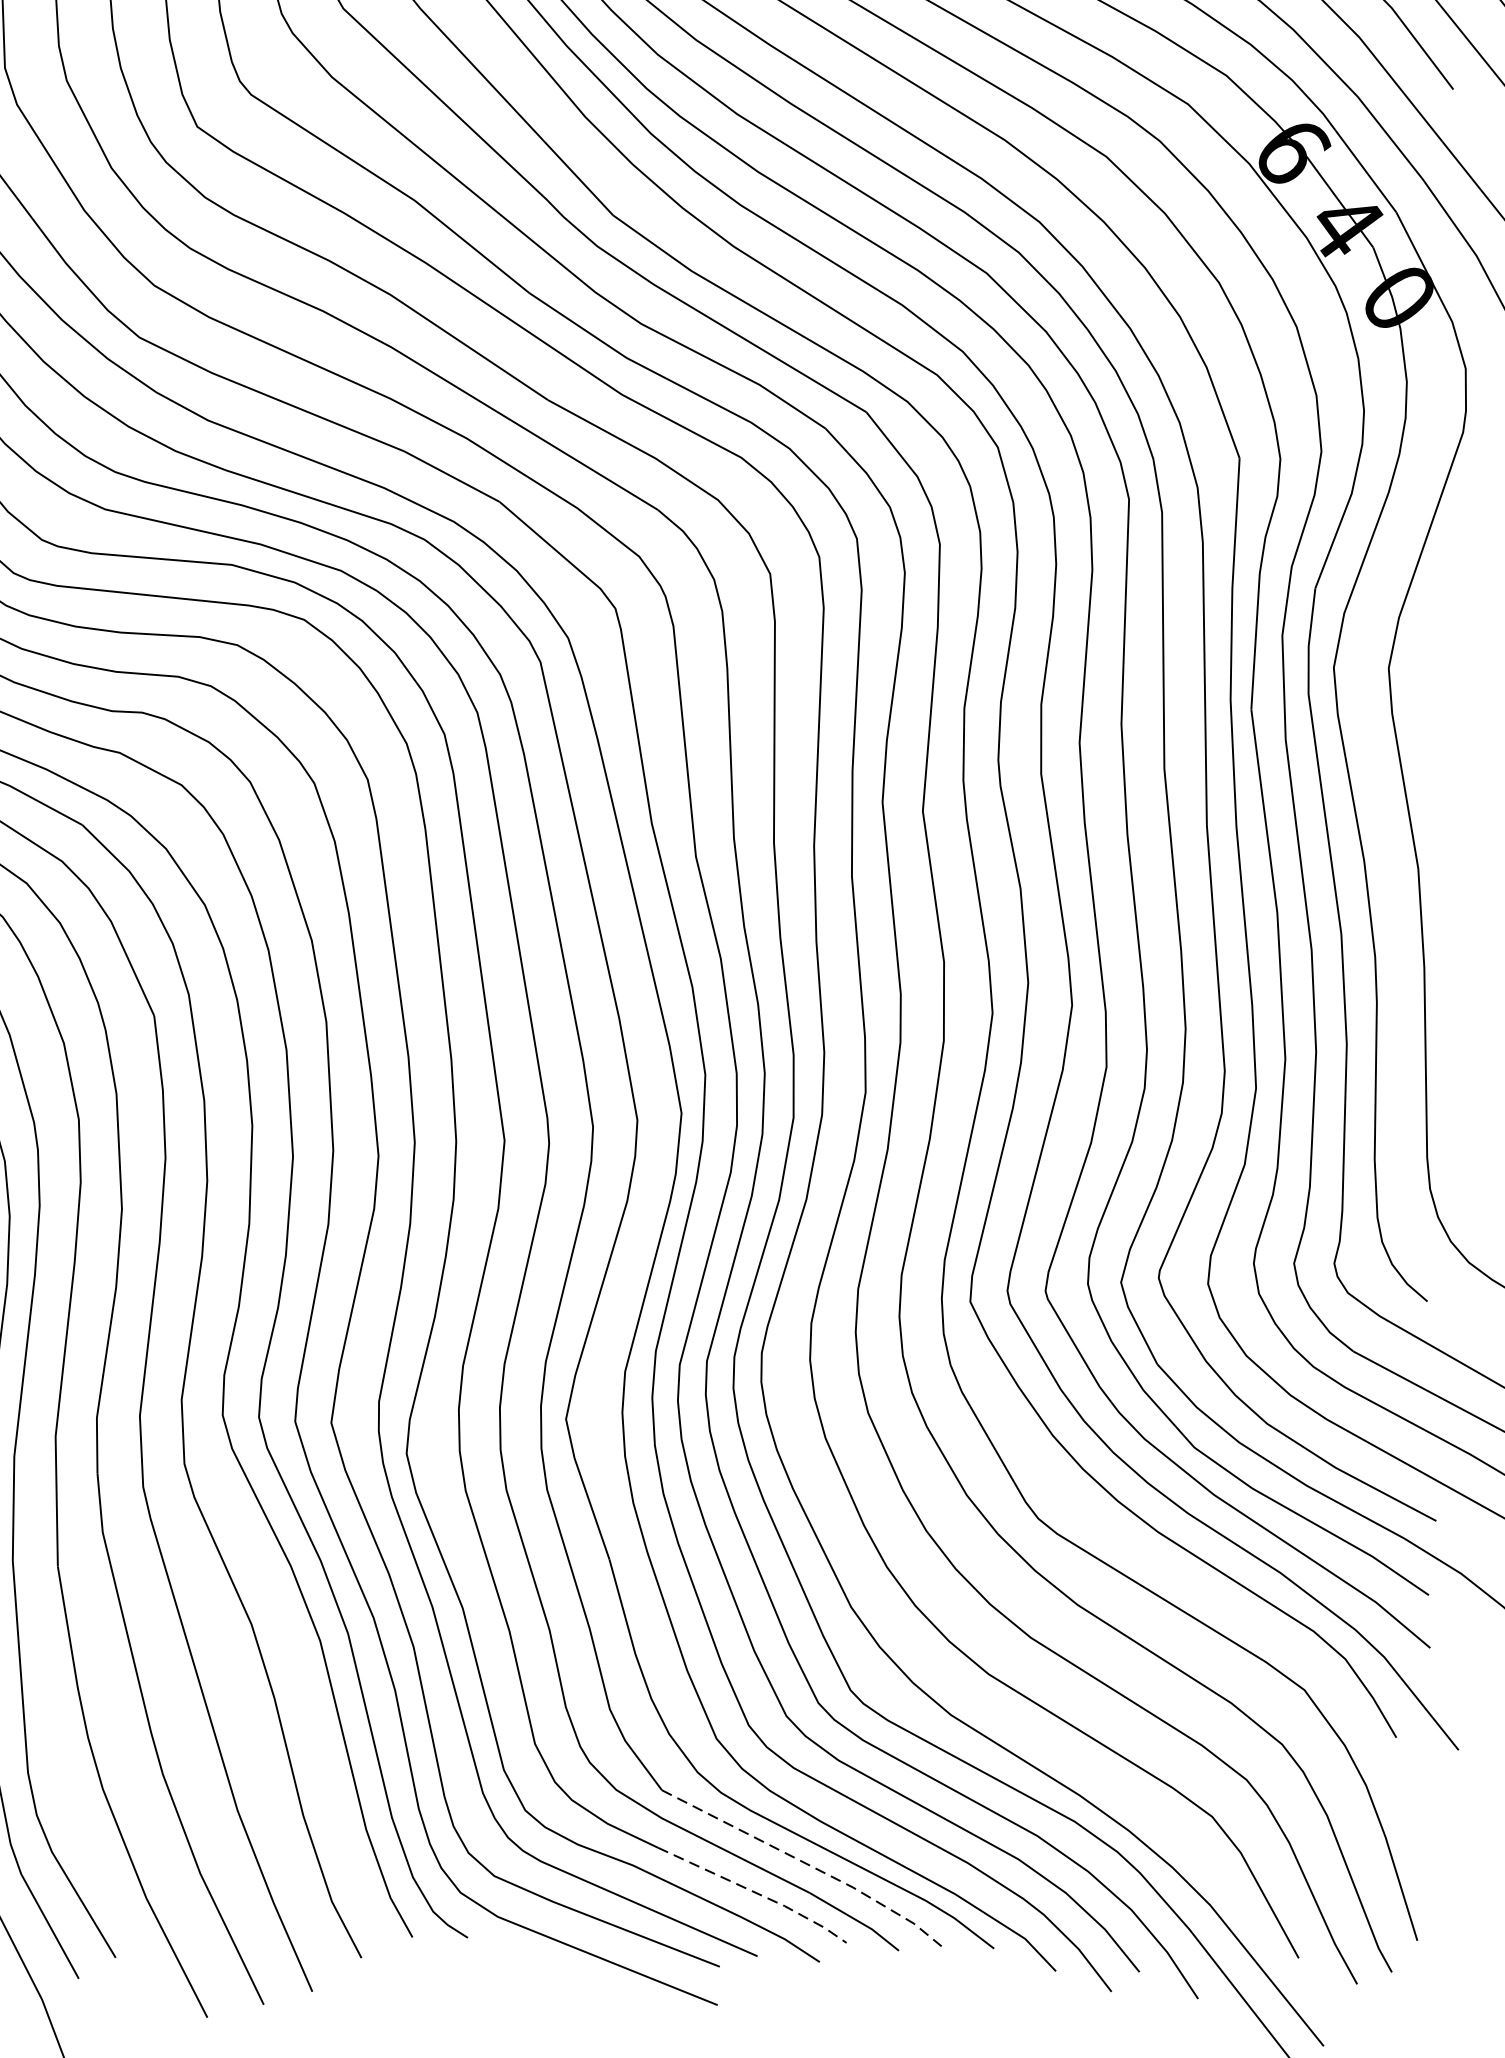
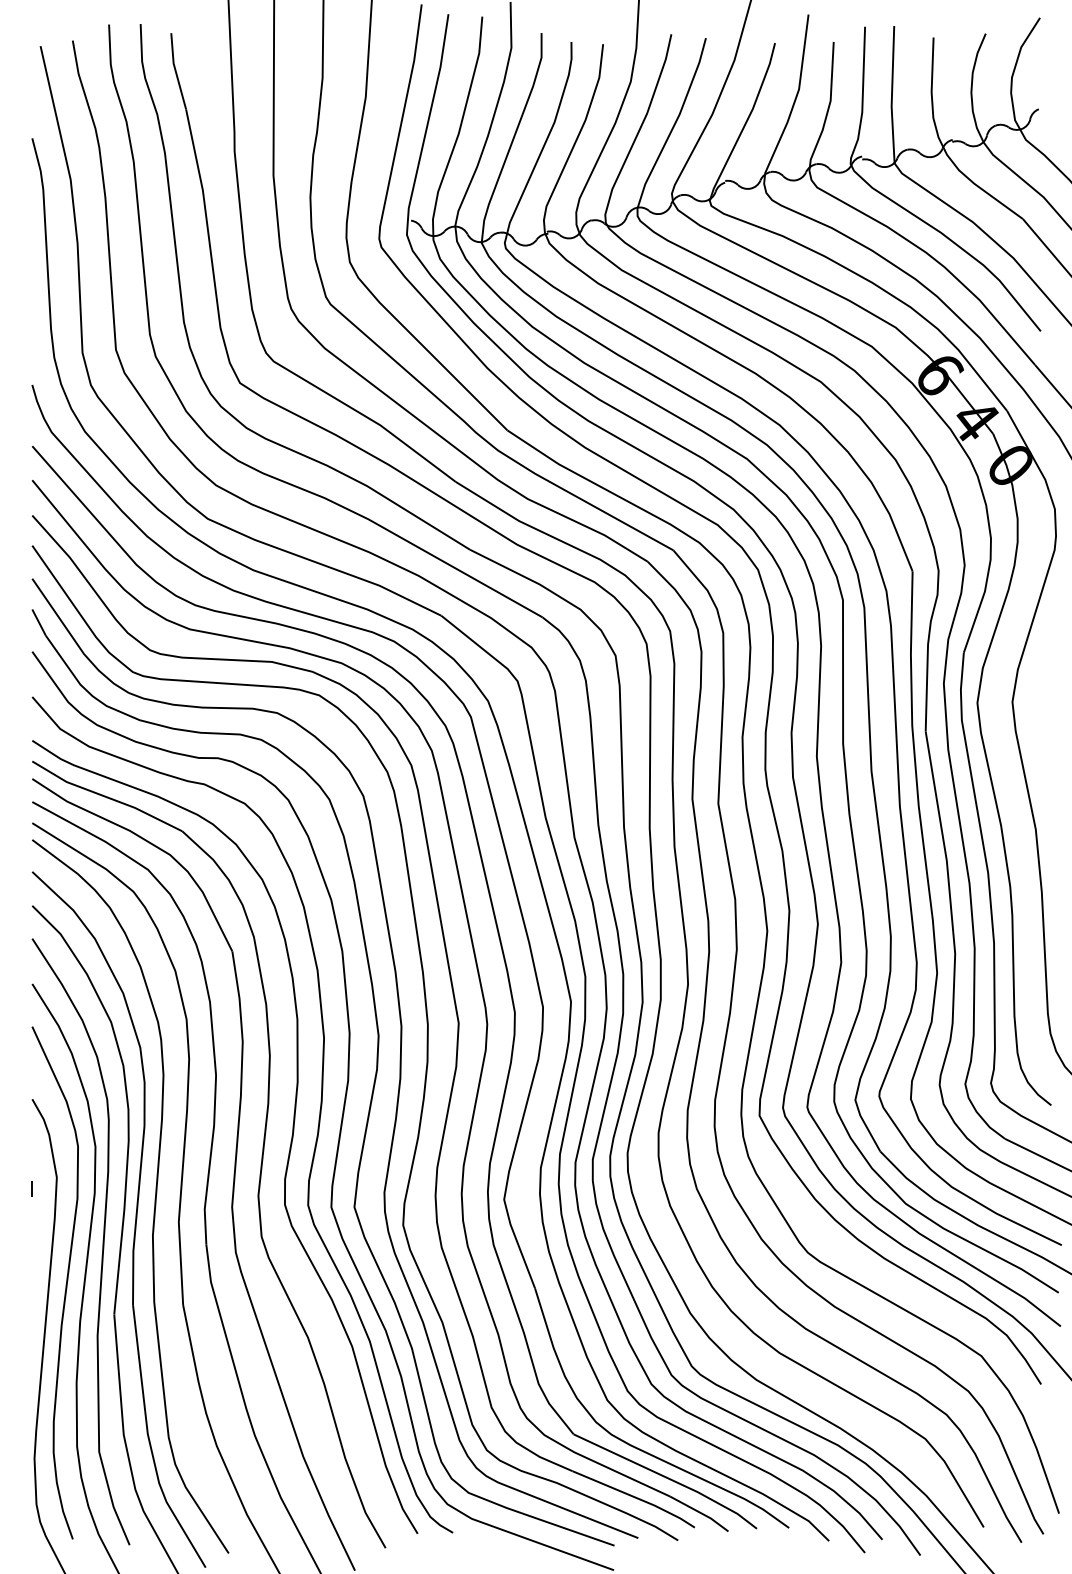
line: (808, 1864) -> (668, 1478), dashed -> solid
line: (756, 1892) -> (636, 1497), dashed -> solid

